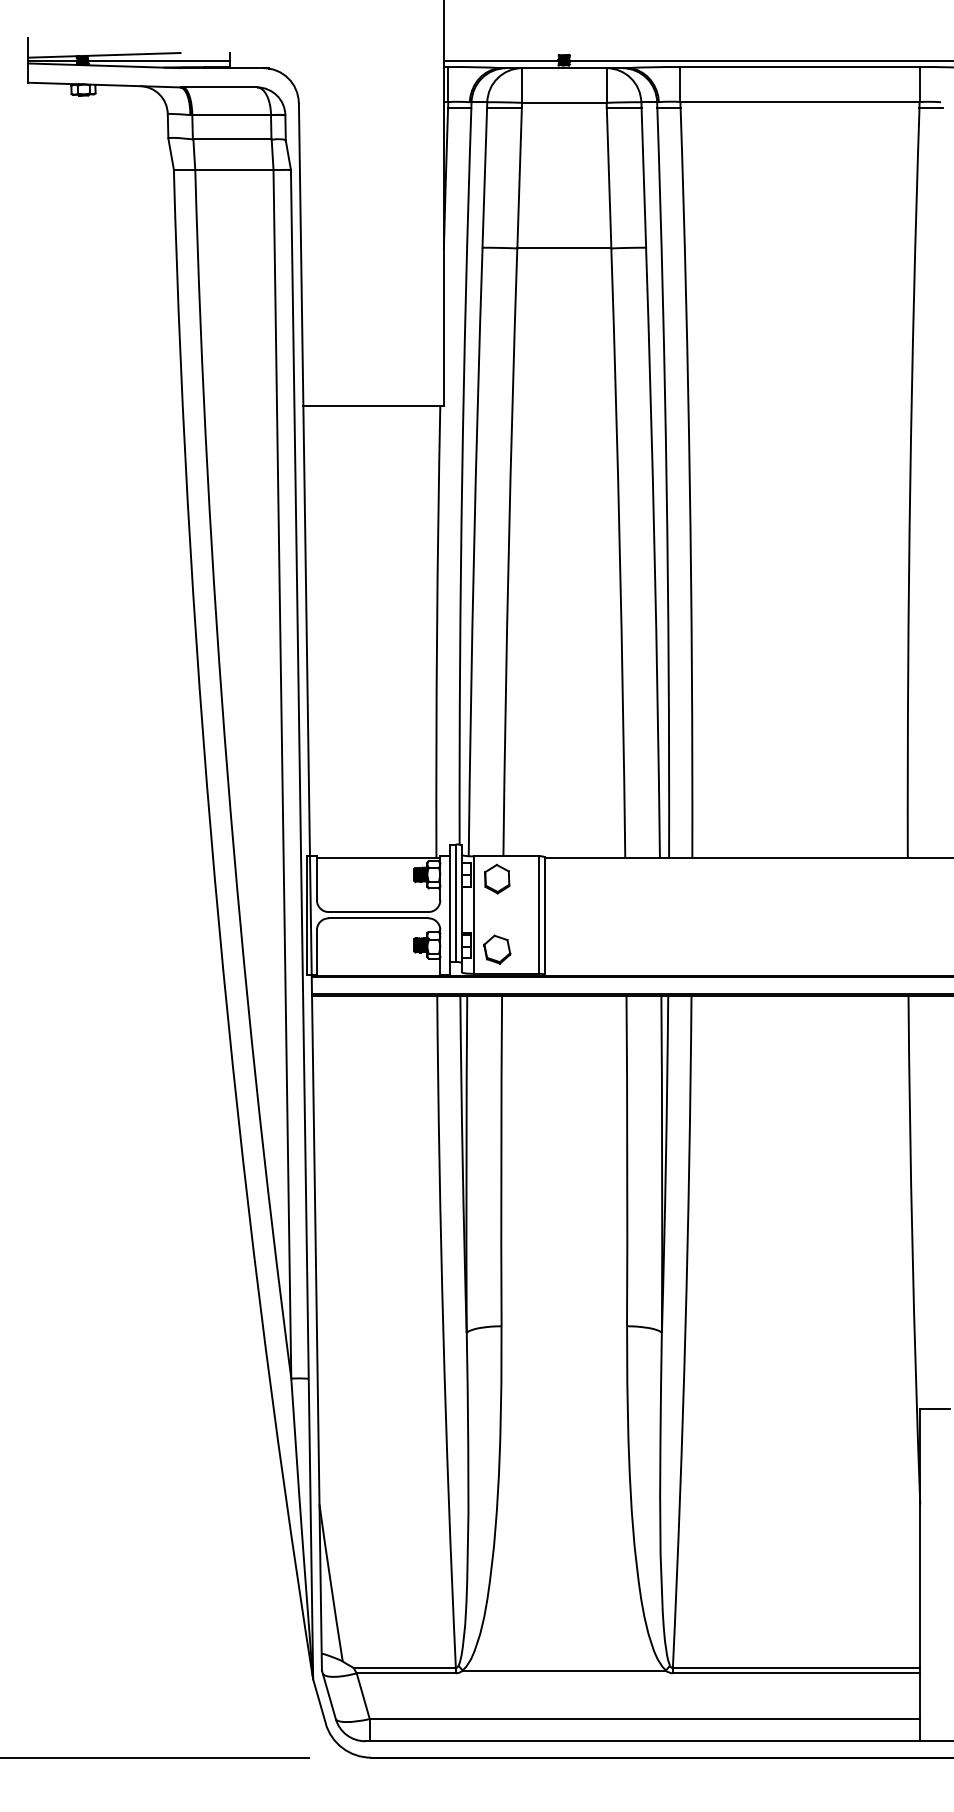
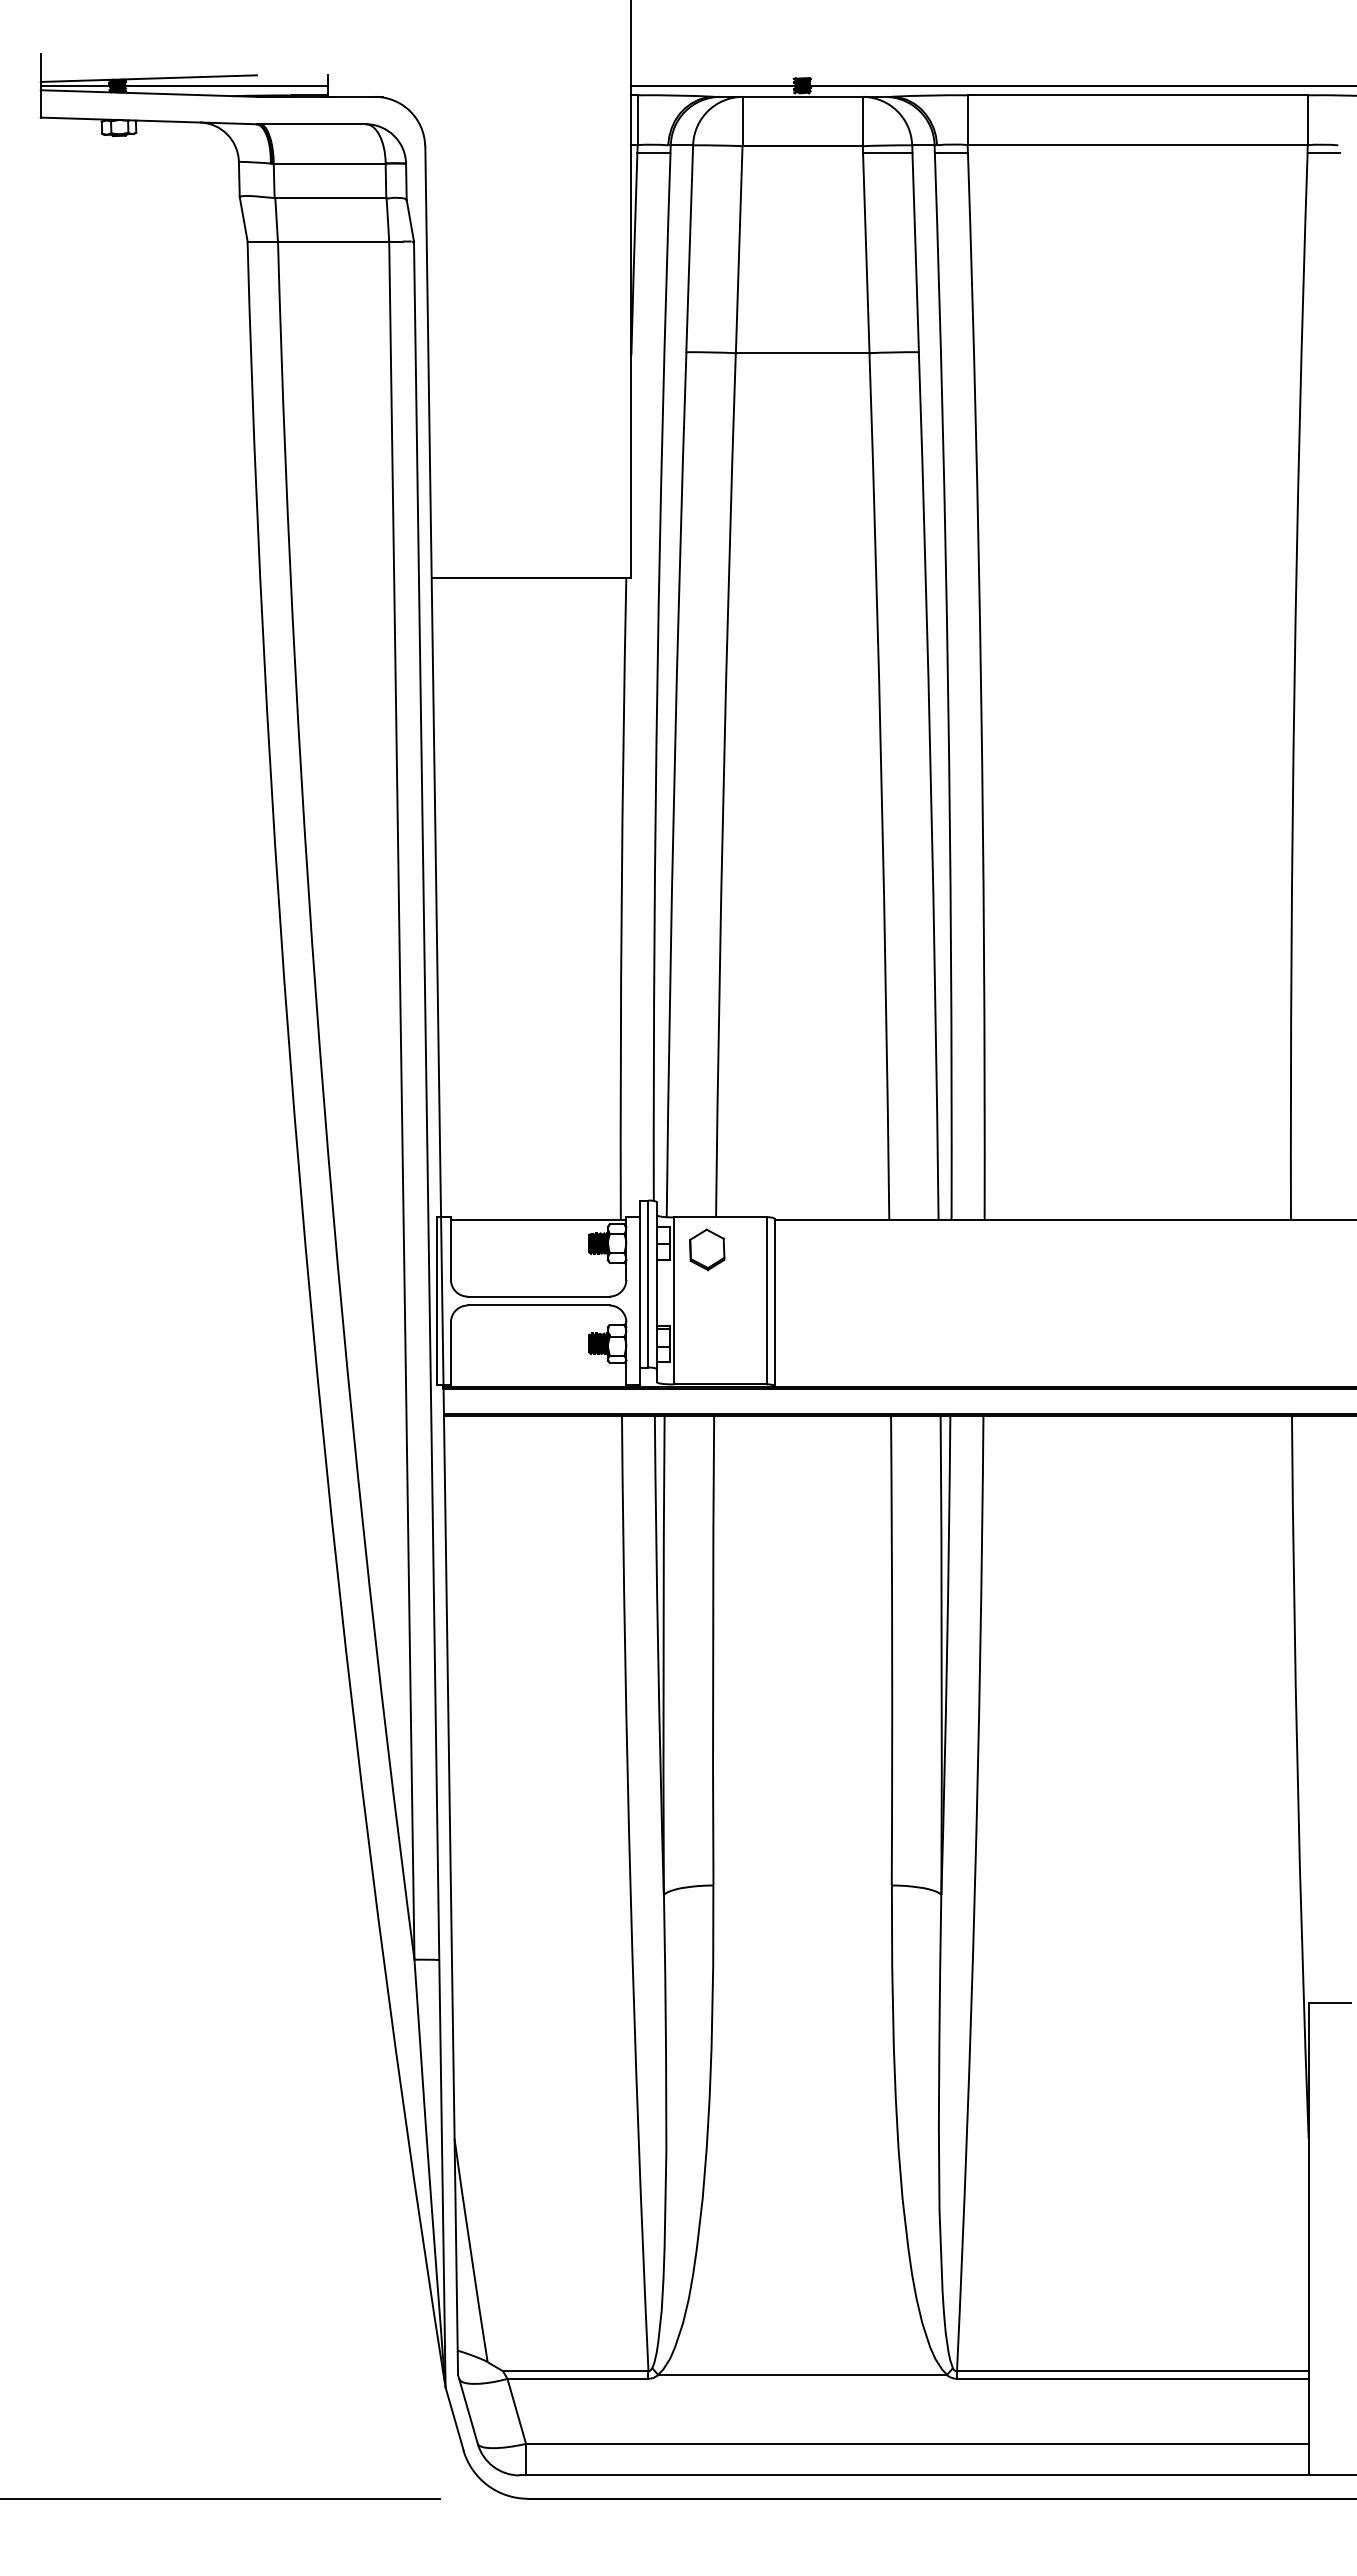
line: (504, 107) -> (717, 153), removed
part: (497, 949) -> (707, 1349), removed

